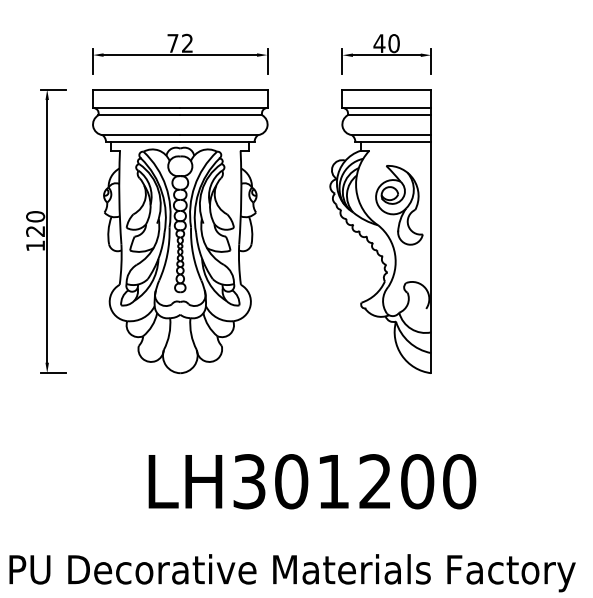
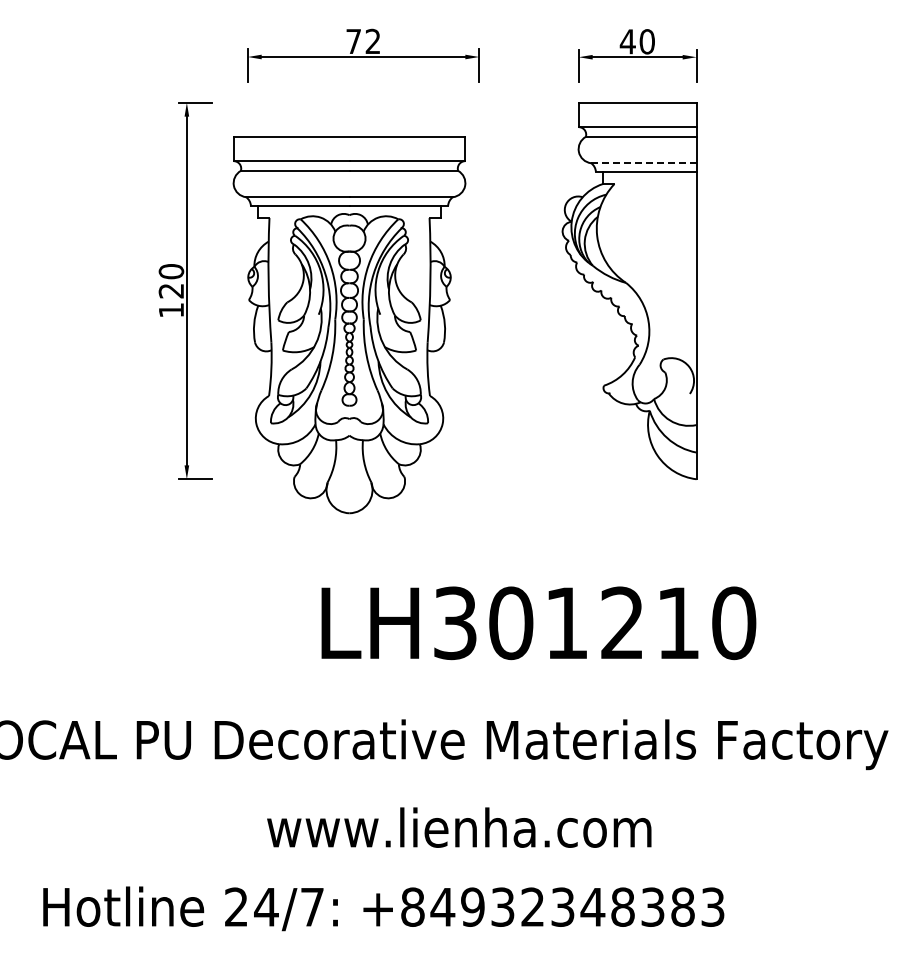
line: (391, 135) -> (643, 163), solid -> dashed
part: (399, 205) -> (654, 256), removed
part: (180, 231) -> (349, 325), moved
text: (417, 481) -> (678, 623), LH301200 -> LH301210

